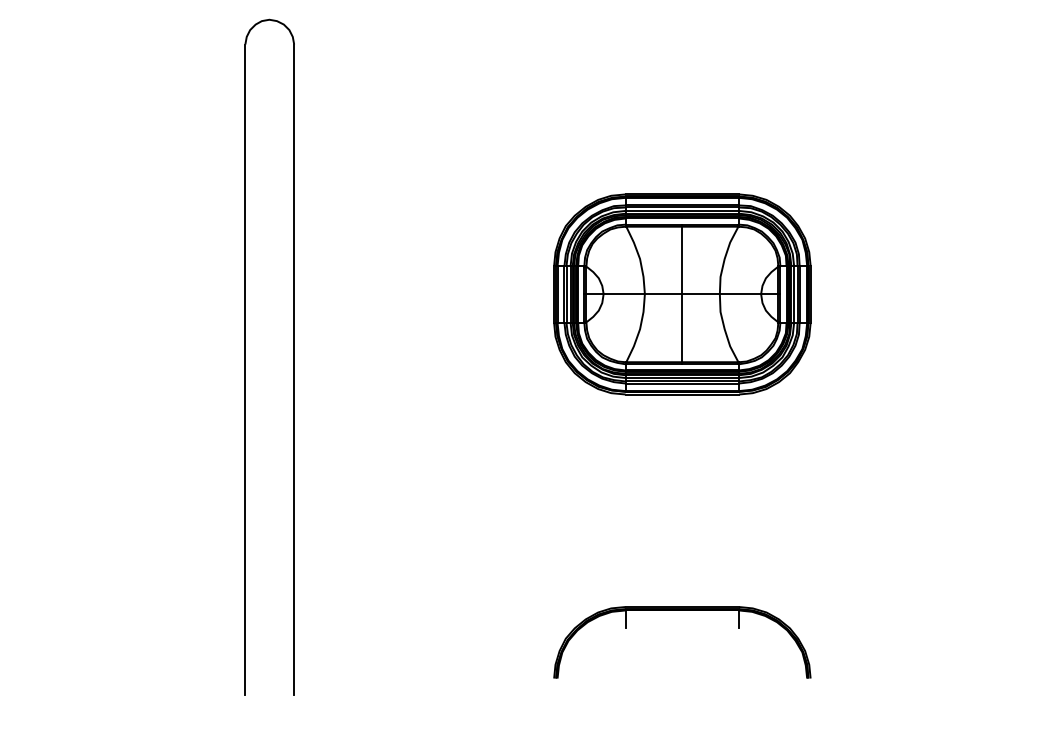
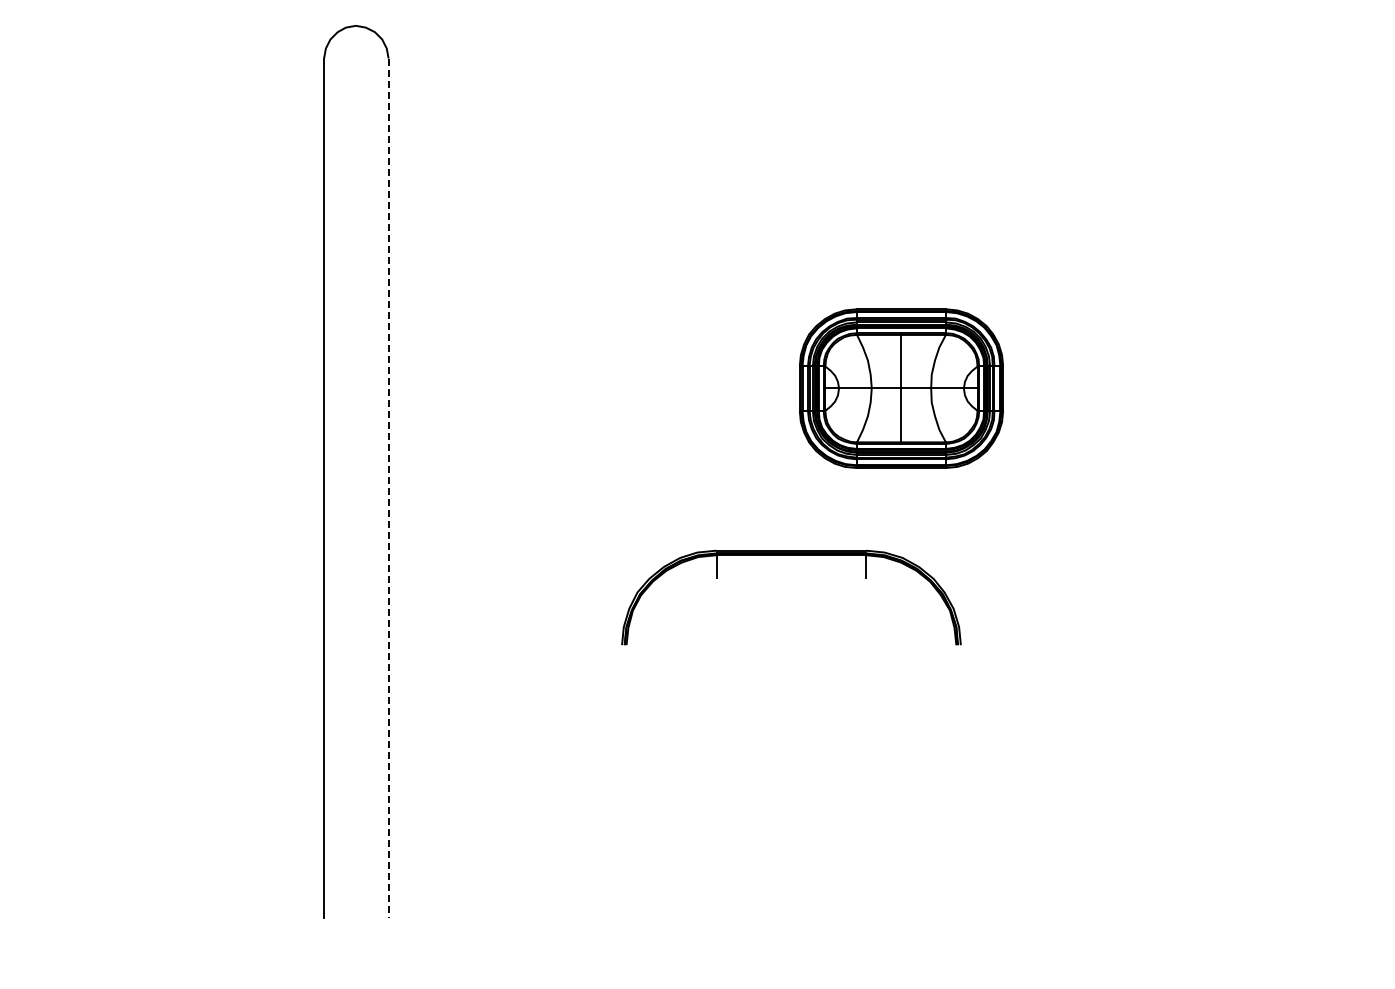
part: (682, 294) -> (901, 388), size x0.6
line: (294, 369) -> (388, 488), solid -> dashed
part: (682, 610) -> (791, 555), moved

